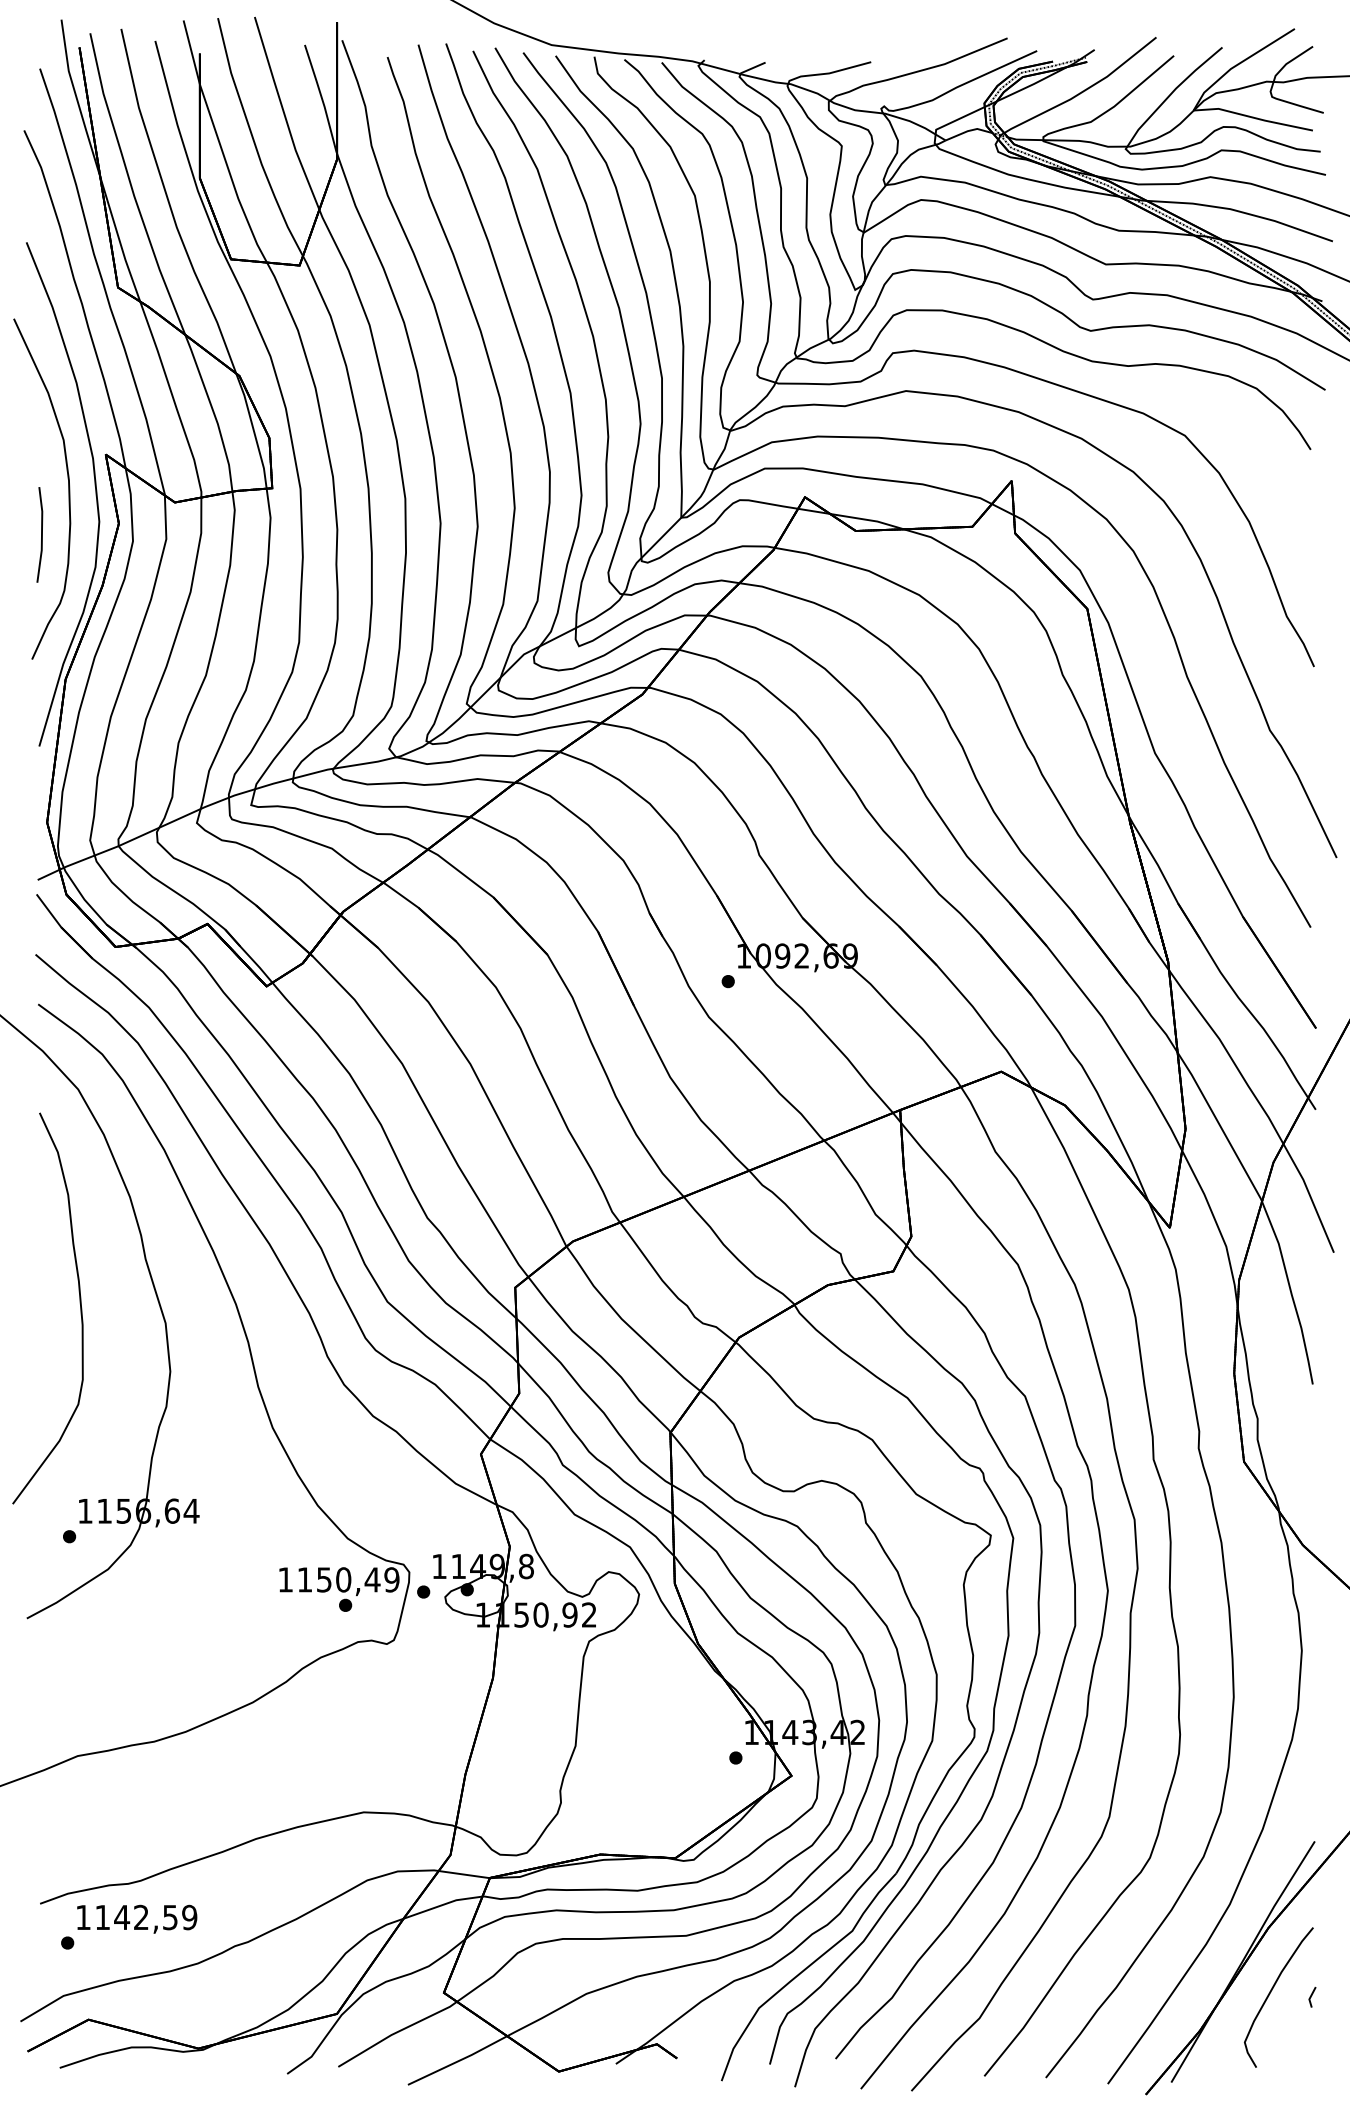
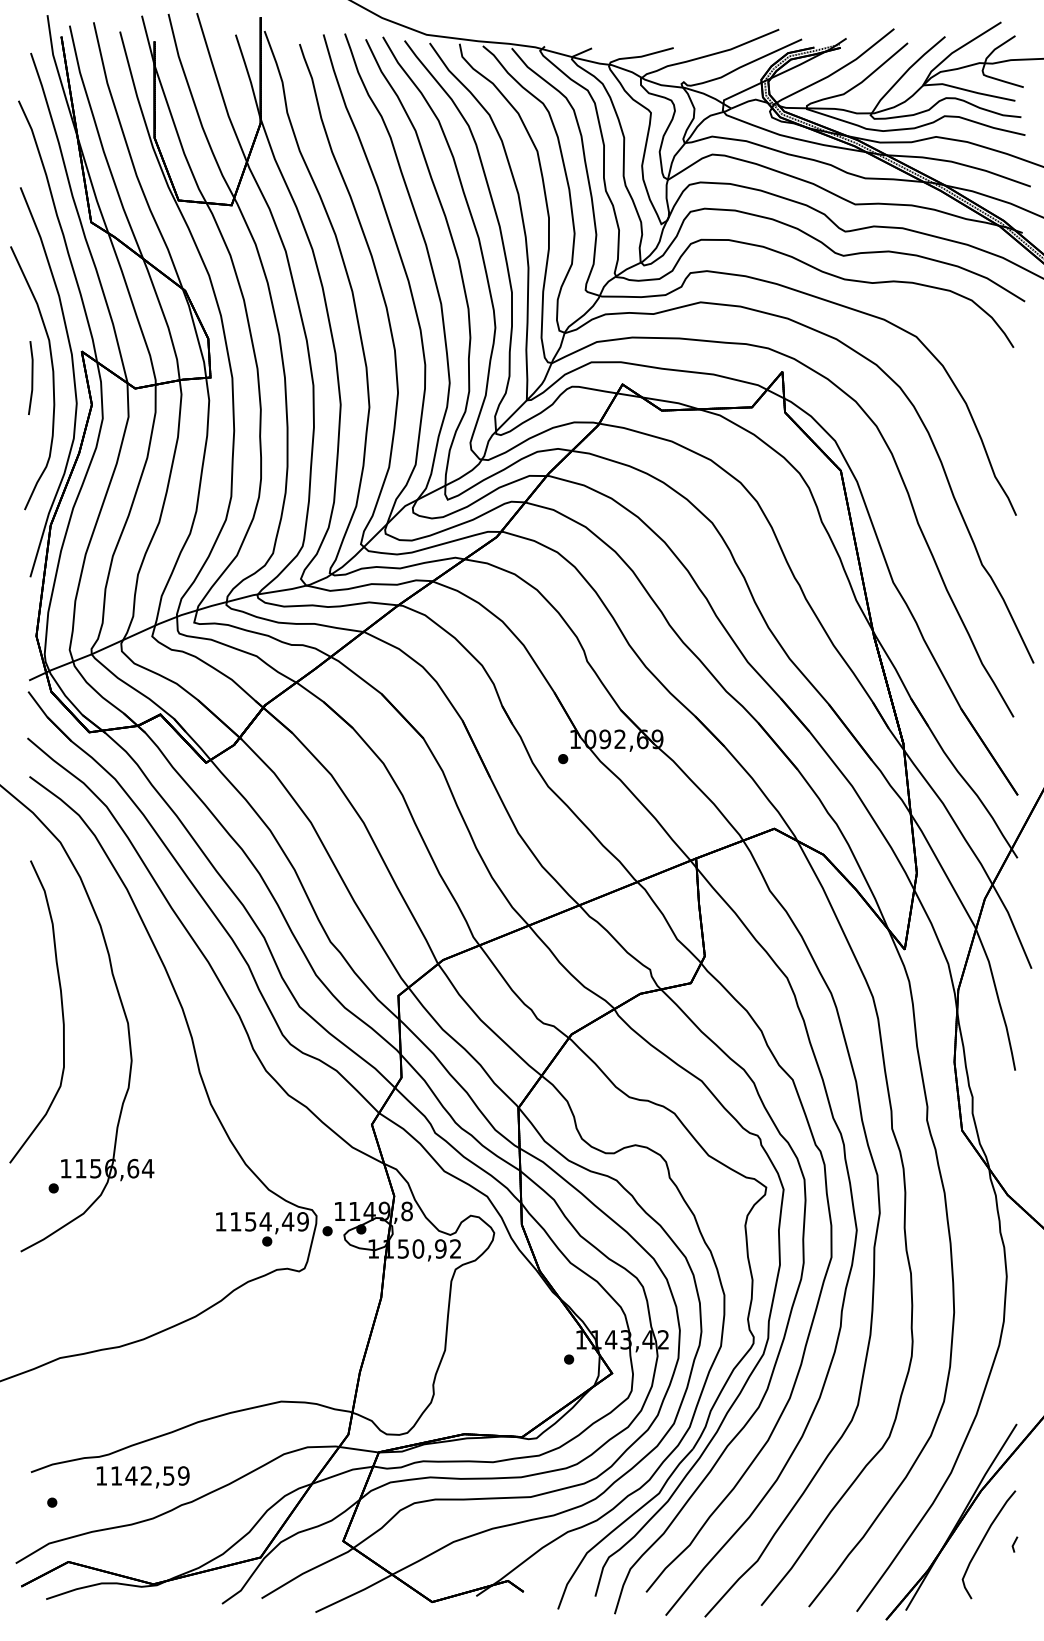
line: (41, 534) -> (32, 377), moved
text: (343, 1579) -> (265, 1221), 1150,49 -> 1154,49
text: (137, 1918) -> (143, 1476), moved

